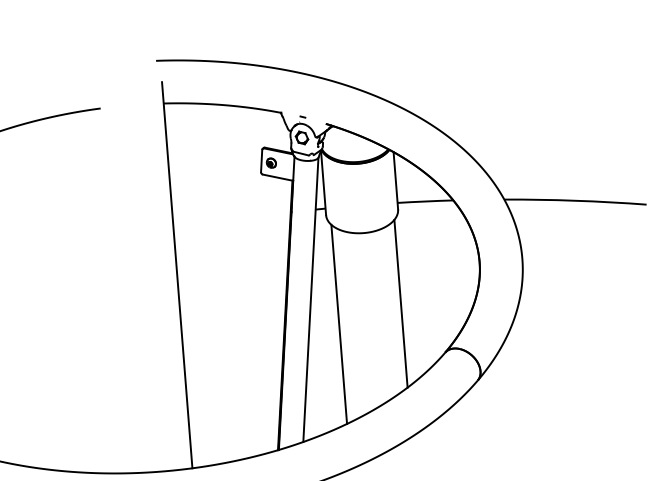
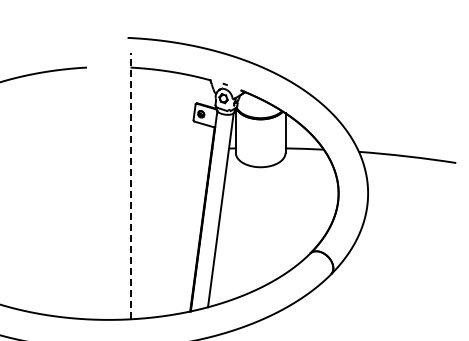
line: (177, 274) -> (130, 185), solid -> dashed
line: (401, 303) -> (282, 217), removed
line: (338, 324) -> (238, 228), removed

